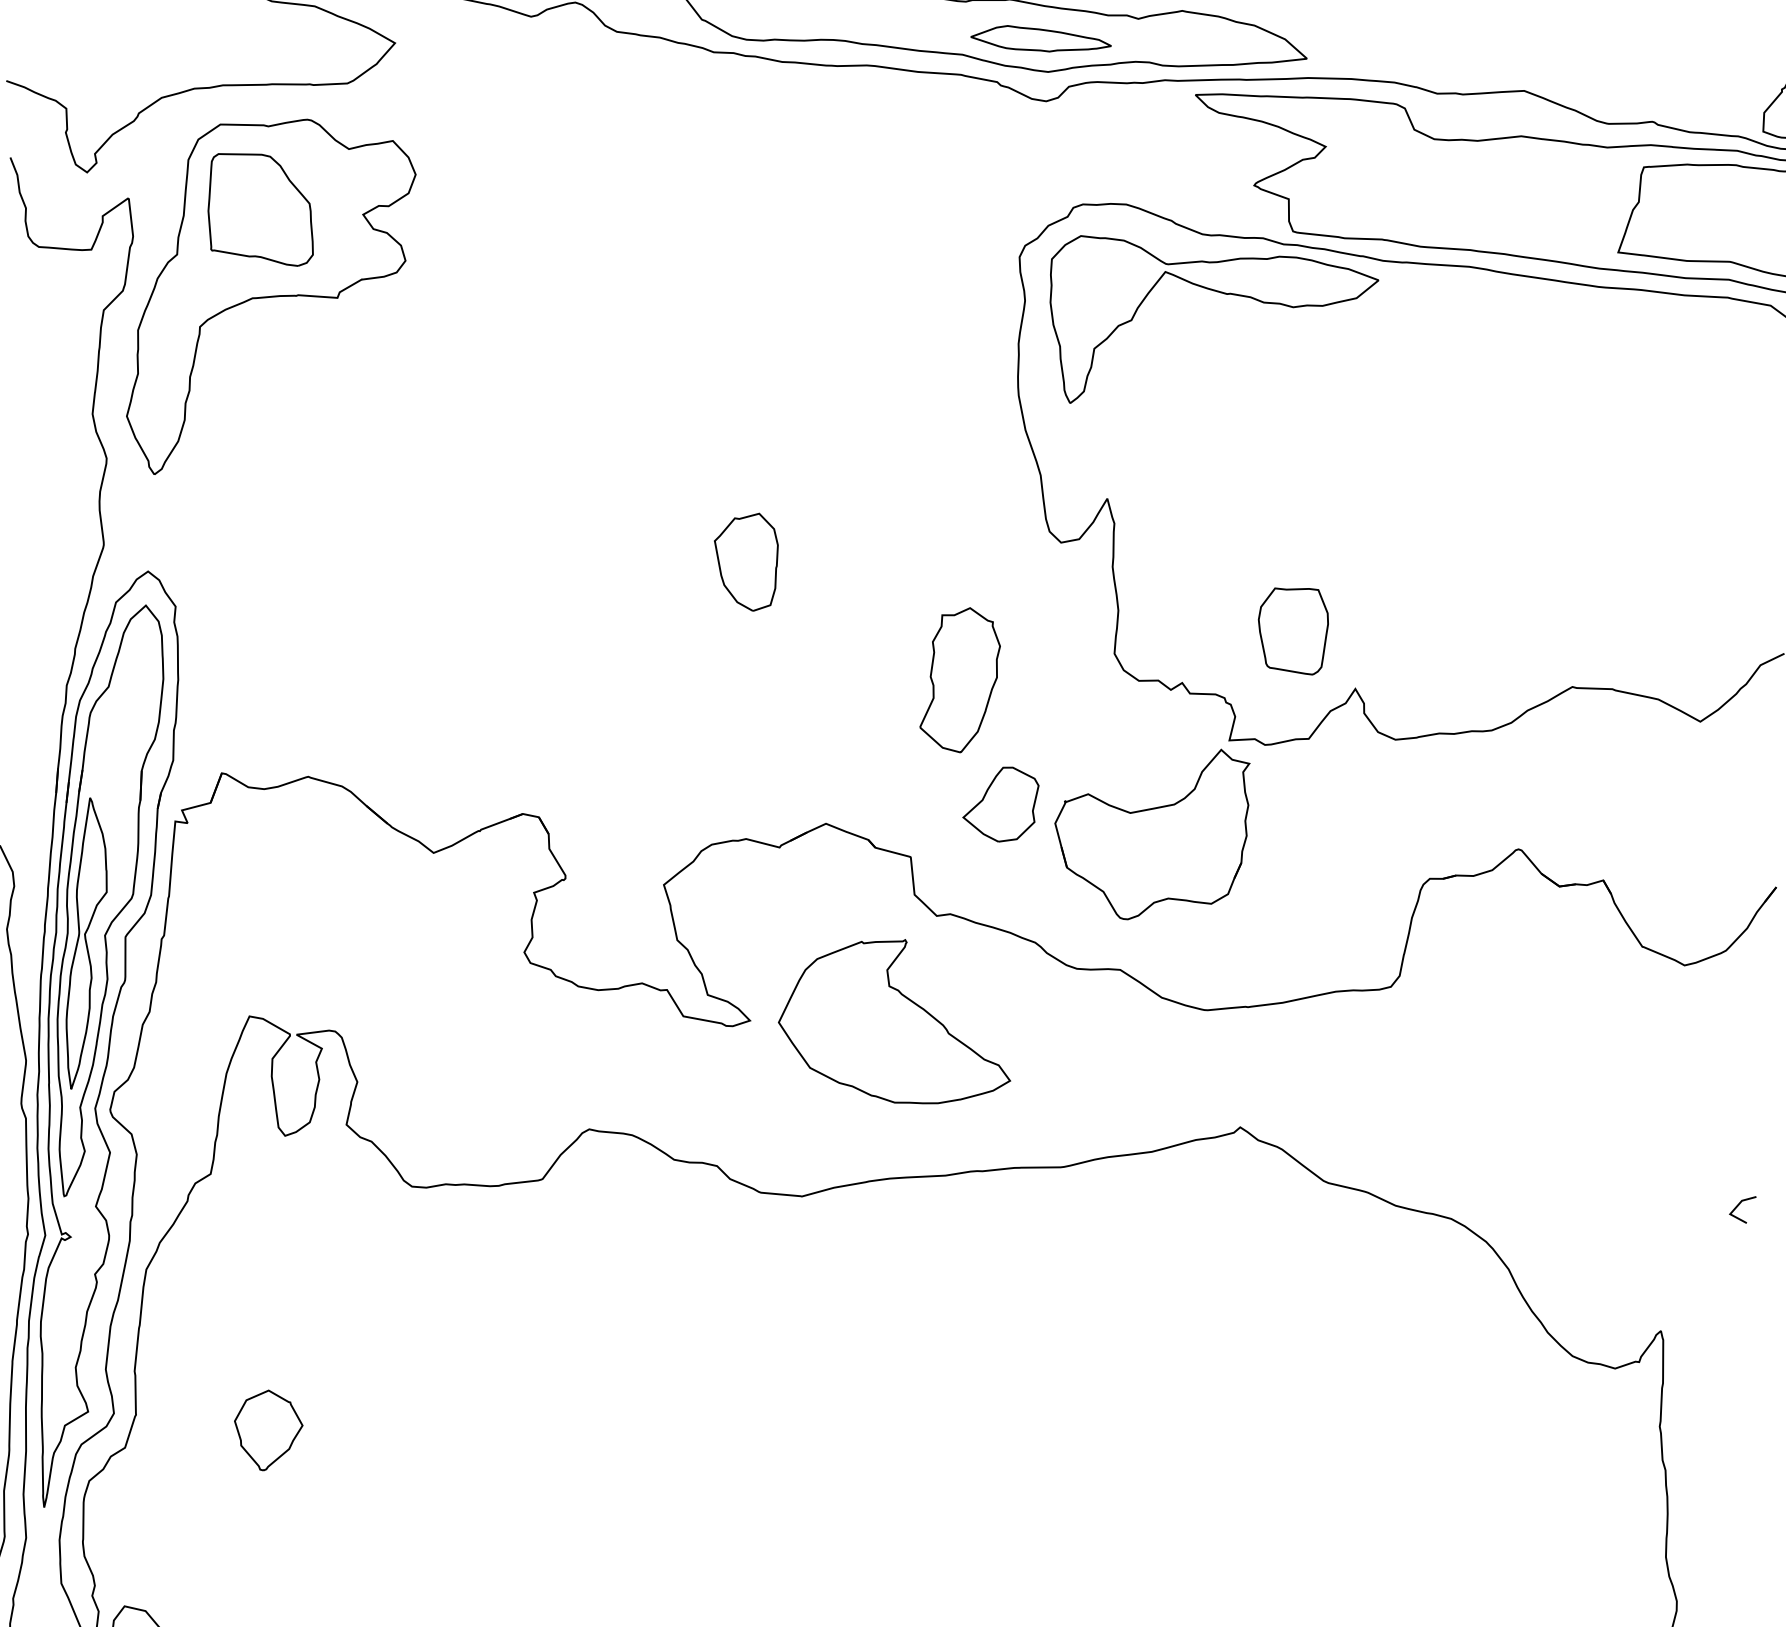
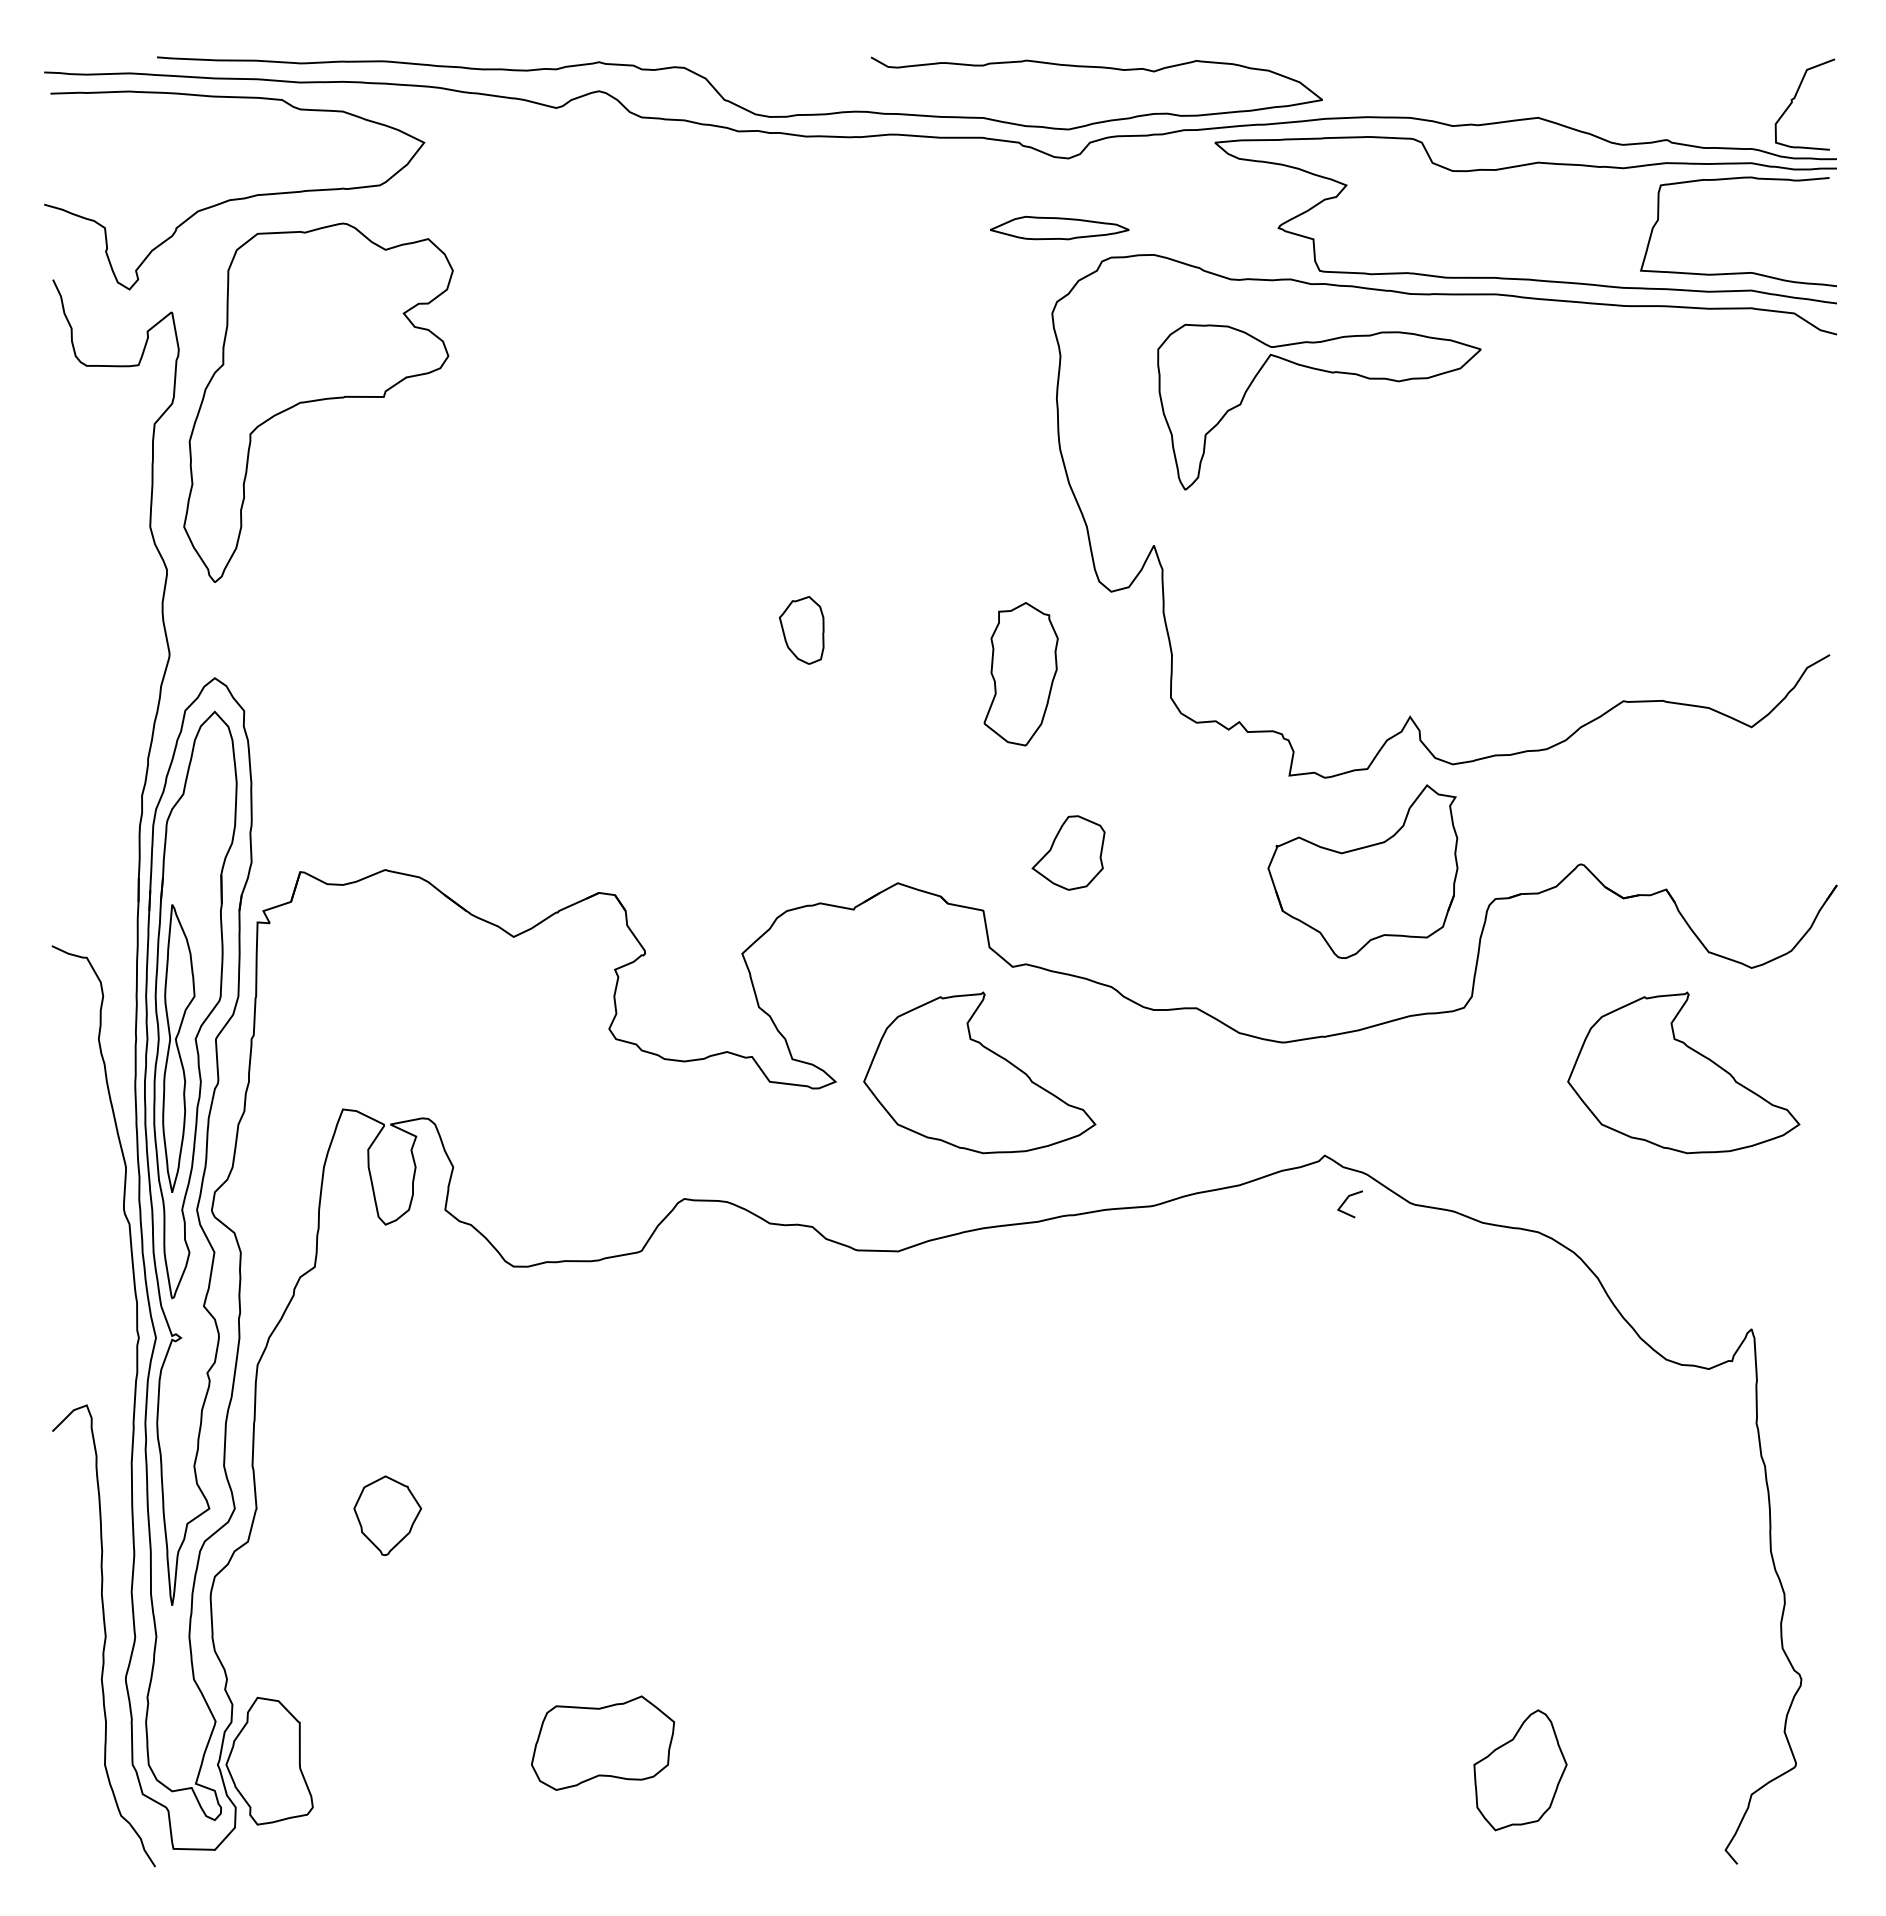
part: (1041, 38) -> (1059, 227), moved
part: (261, 209) -> (303, 314), removed
part: (1220, 293) -> (1326, 372), moved
part: (745, 561) -> (801, 630), size x0.7
part: (1292, 630) -> (1344, 663), removed
part: (959, 680) -> (1020, 674), moved
part: (1150, 832) -> (1362, 871), moved
part: (1608, 1066) -> (1683, 1072), added
line: (1737, 1207) -> (1345, 1202), moved

